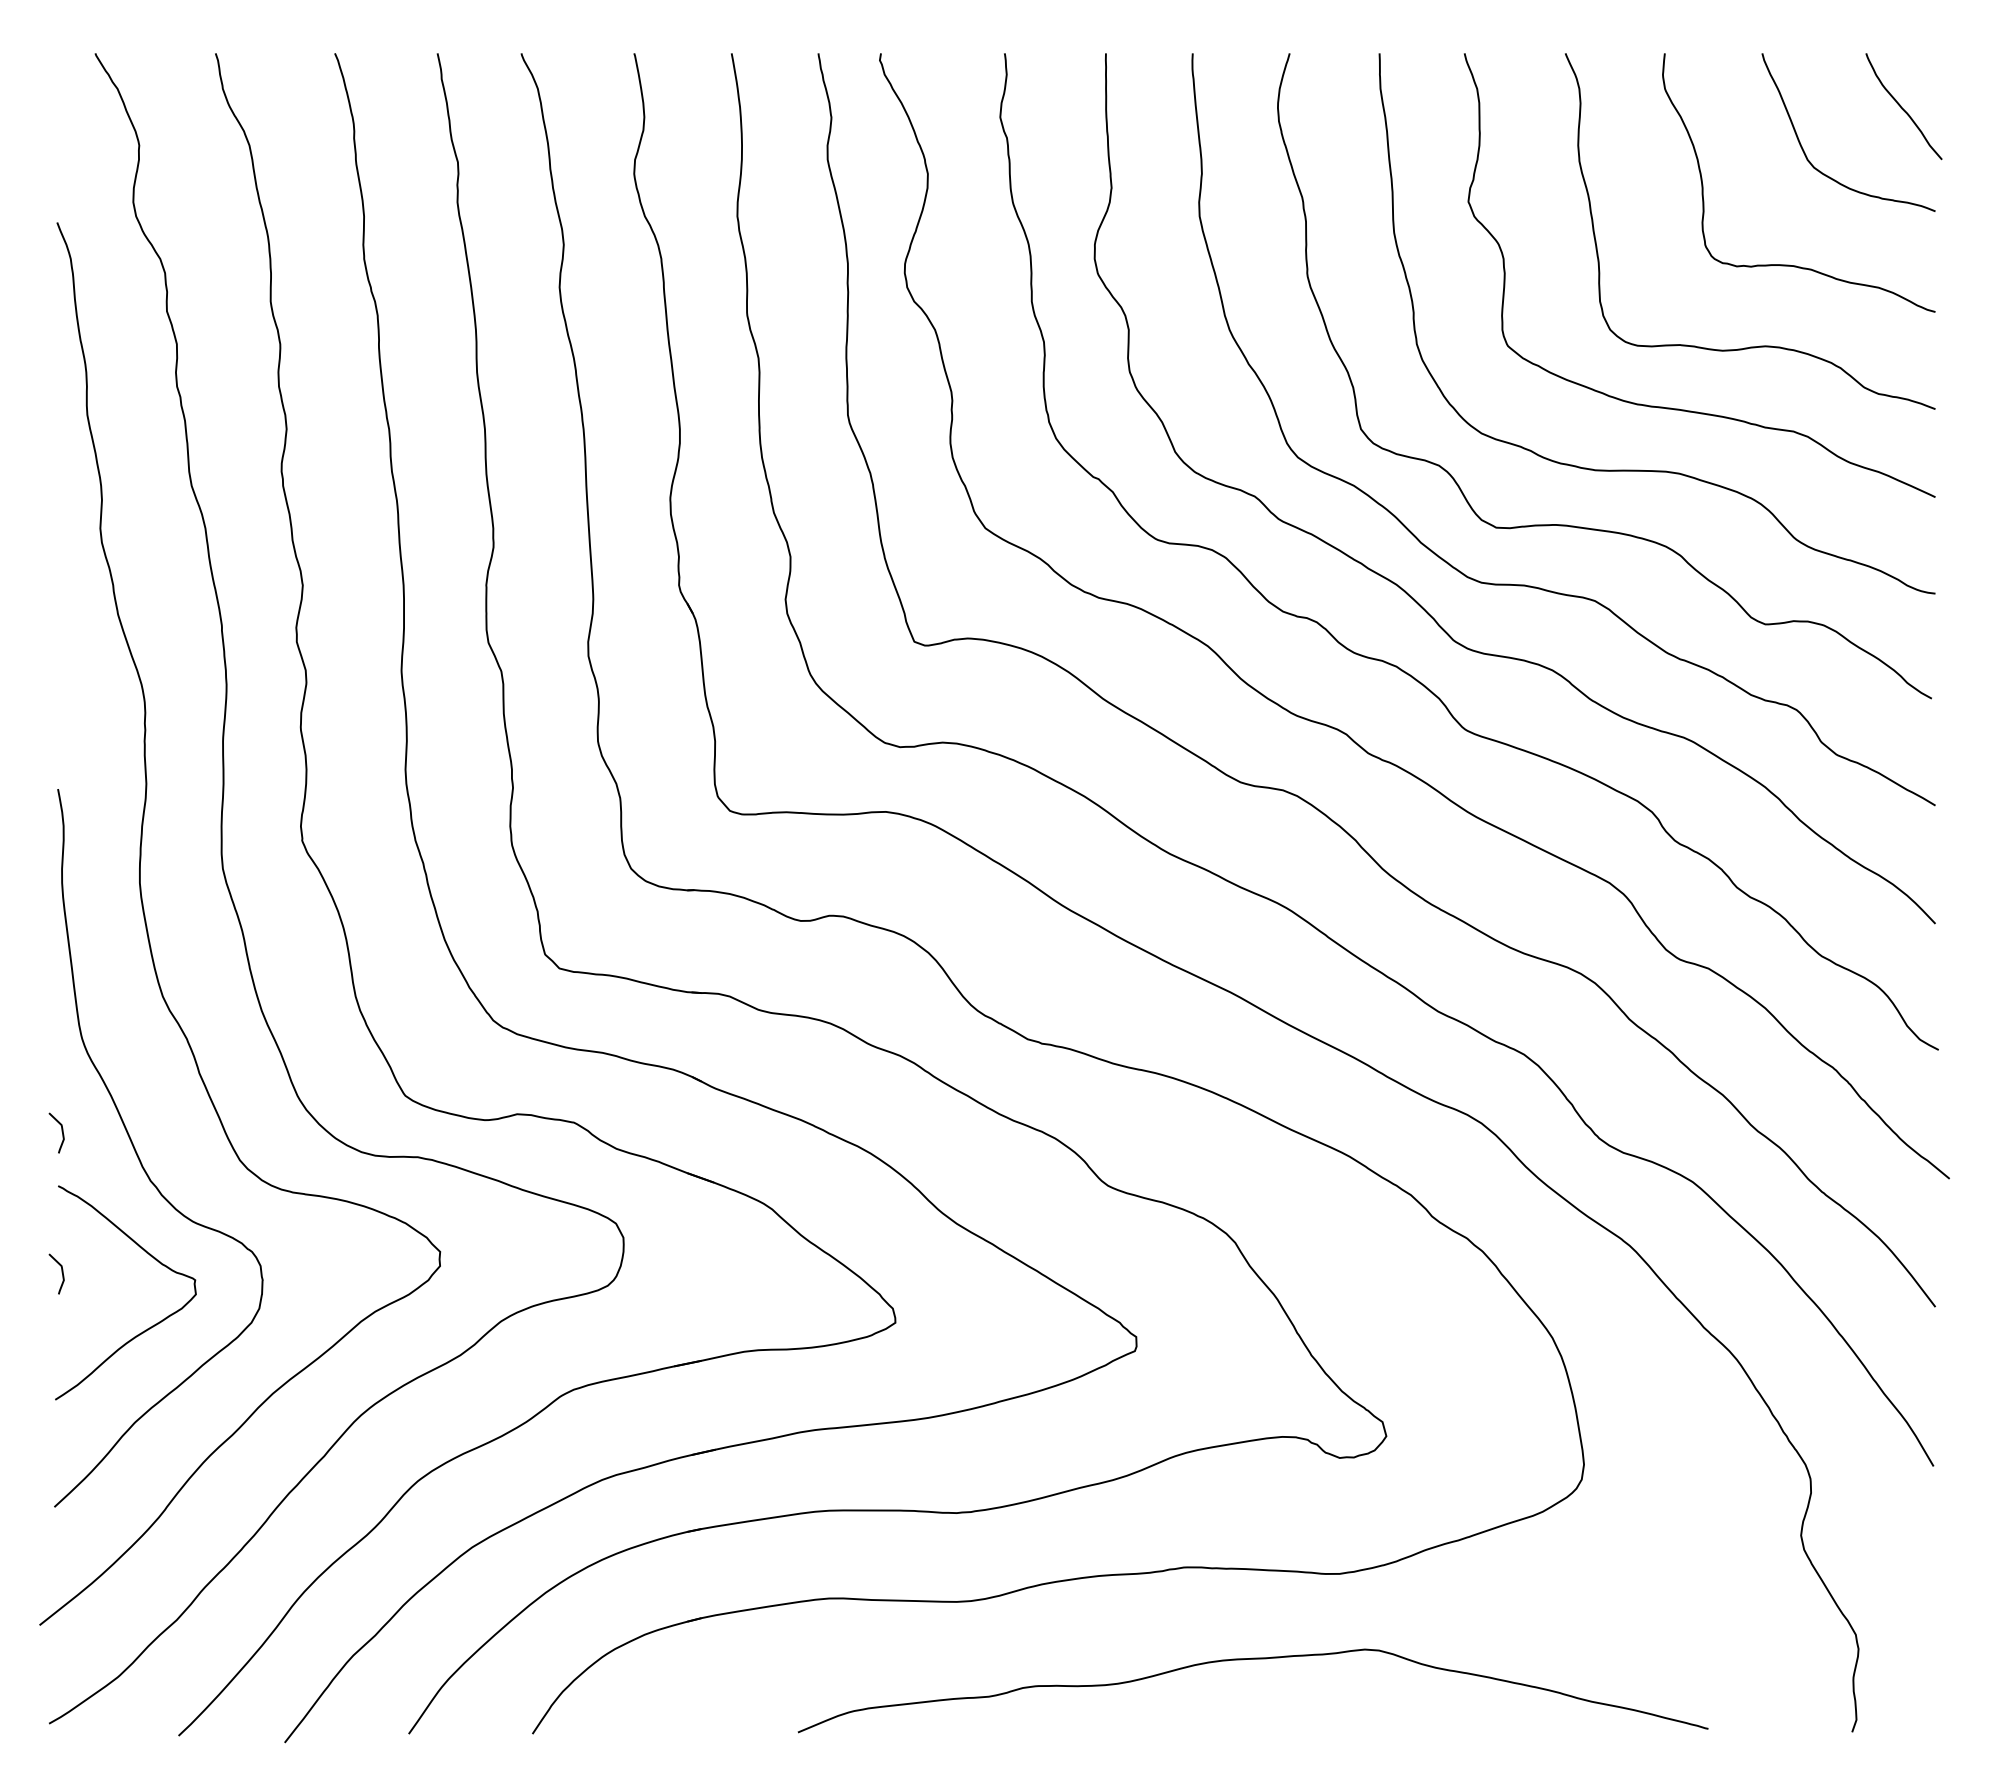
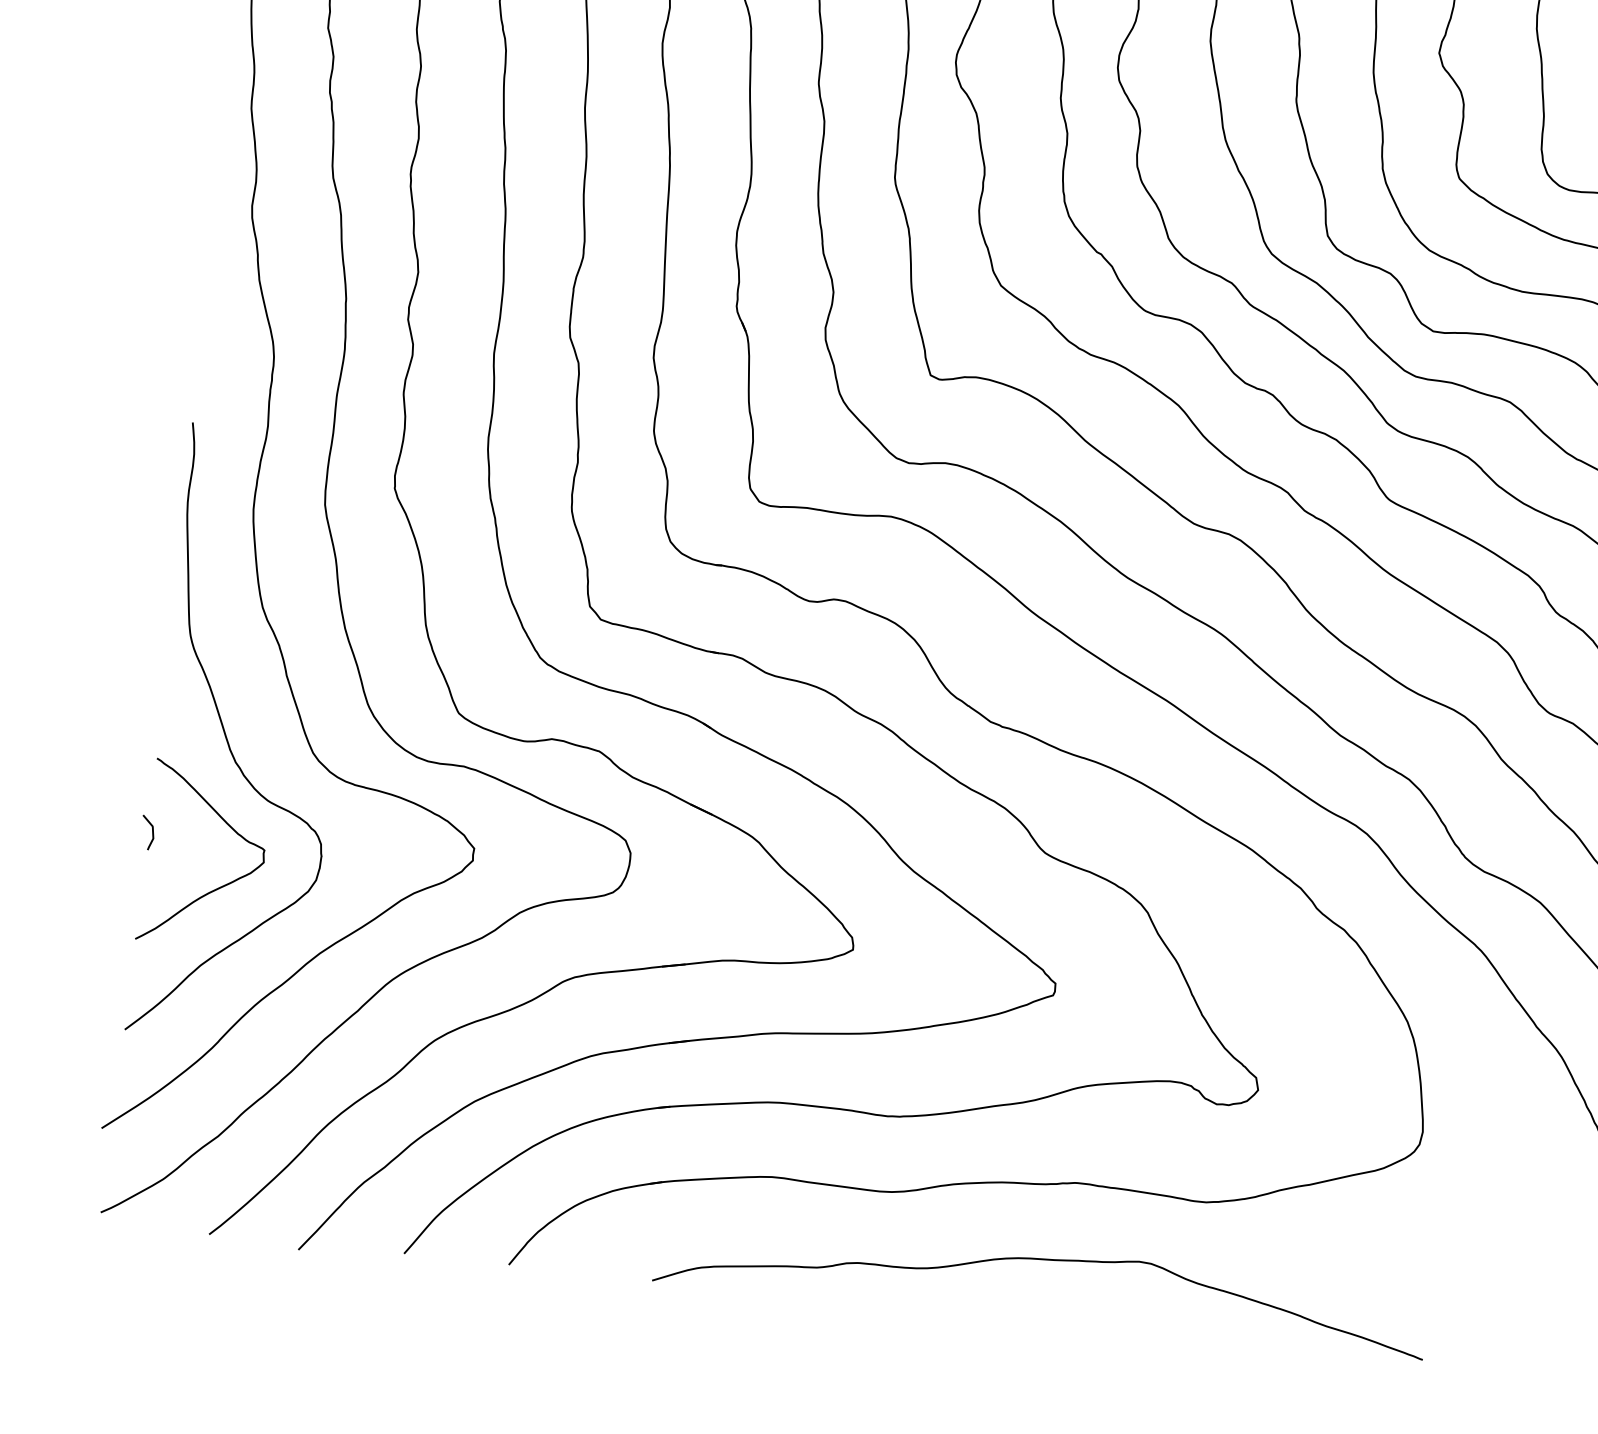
curve: (61, 1131) -> (164, 712), removed
curve: (1252, 1659) -> (1043, 1259), moved

